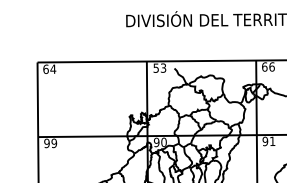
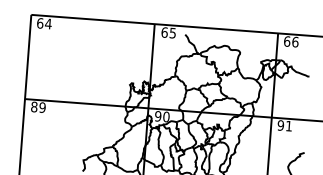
text: (159, 67) -> (168, 32), 53 -> 65
text: (46, 143) -> (33, 107), 99 -> 89

